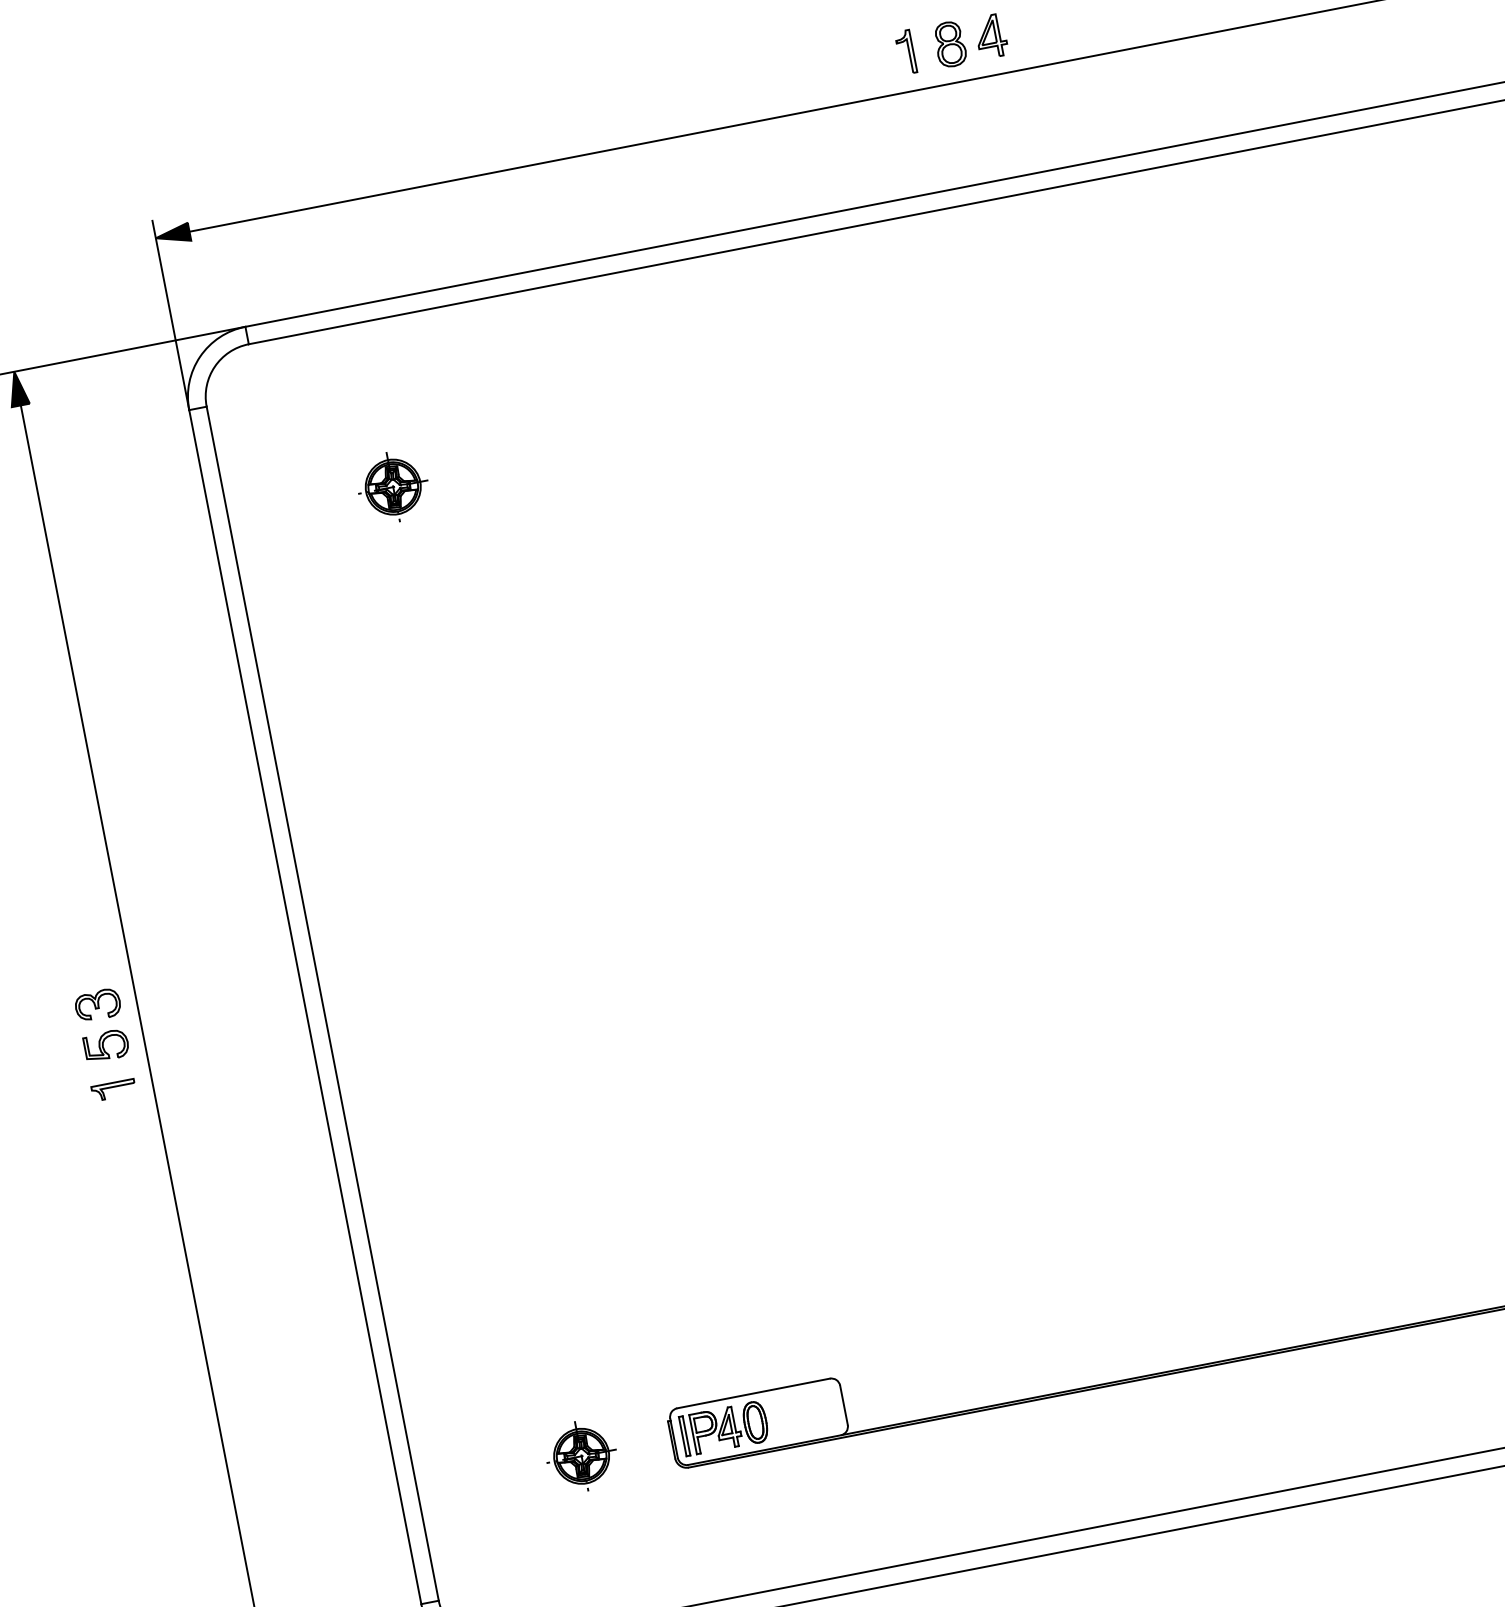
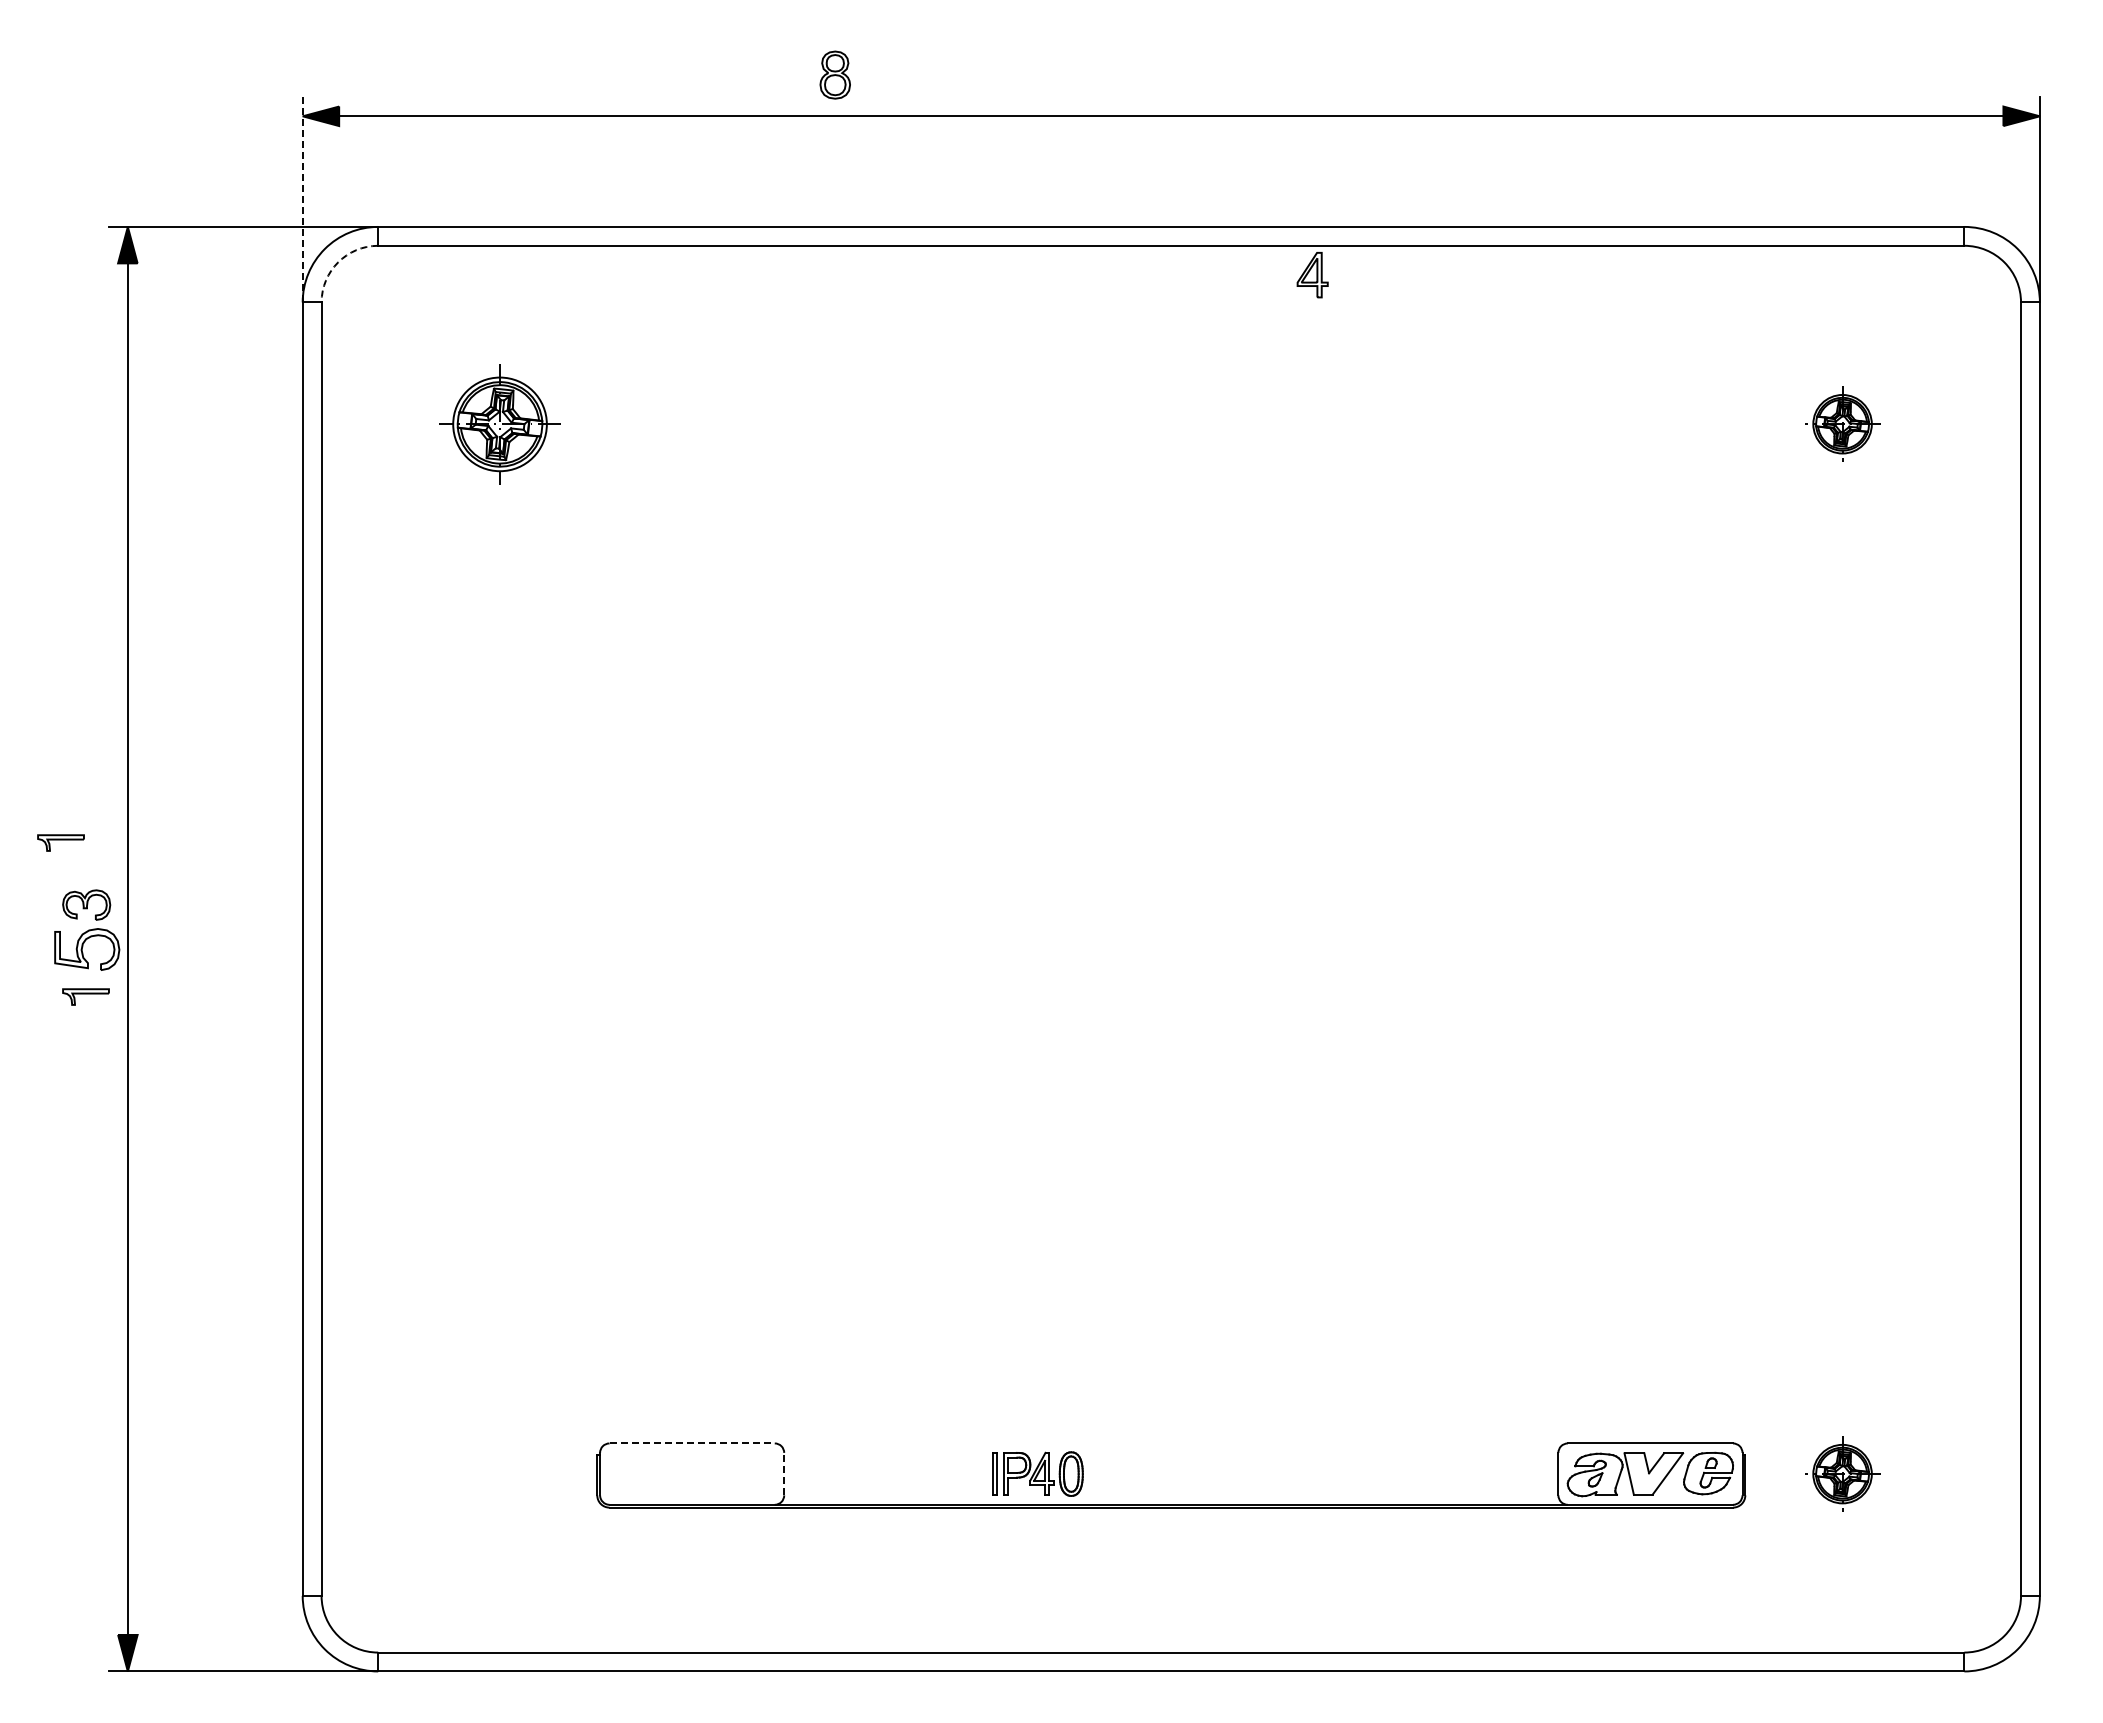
part: (991, 36) -> (1312, 275), moved
part: (949, 43) -> (834, 74), moved
part: (906, 52) -> (1123, 74), removed
line: (170, 315) -> (302, 199), solid -> dashed
arc: (215, 366) -> (338, 262), solid -> dashed
part: (392, 486) -> (499, 423), size x1.6
part: (62, 952) -> (60, 842), added
part: (106, 1045) -> (87, 948), size x1.4
line: (753, 1393) -> (692, 1443), solid -> dashed
line: (844, 1404) -> (784, 1473), solid -> dashed
part: (724, 1428) -> (1037, 1473), moved
part: (581, 1455) -> (499, 1473), removed

